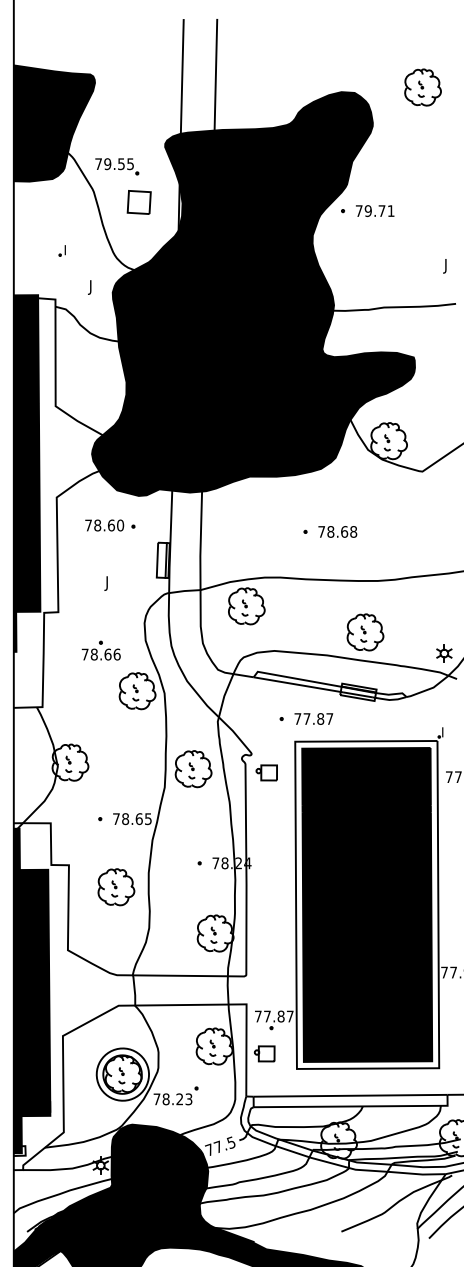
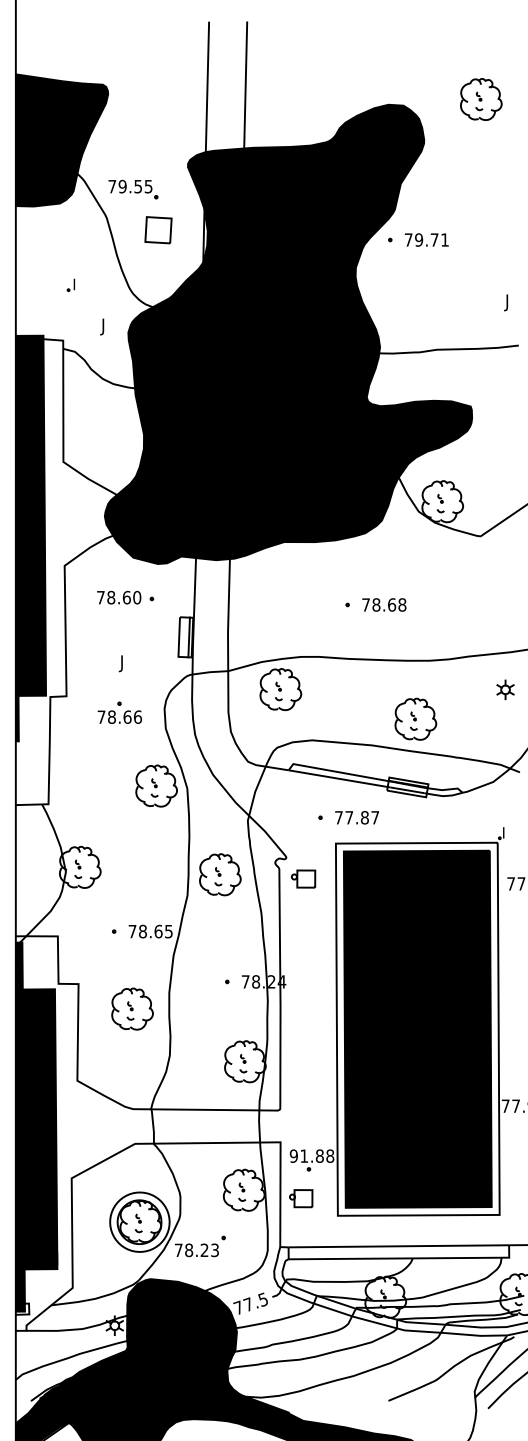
part: (100, 650) -> (118, 712), moved
part: (444, 653) -> (505, 689), moved
text: (273, 1016) -> (311, 1156), 77.87 -> 91.88

